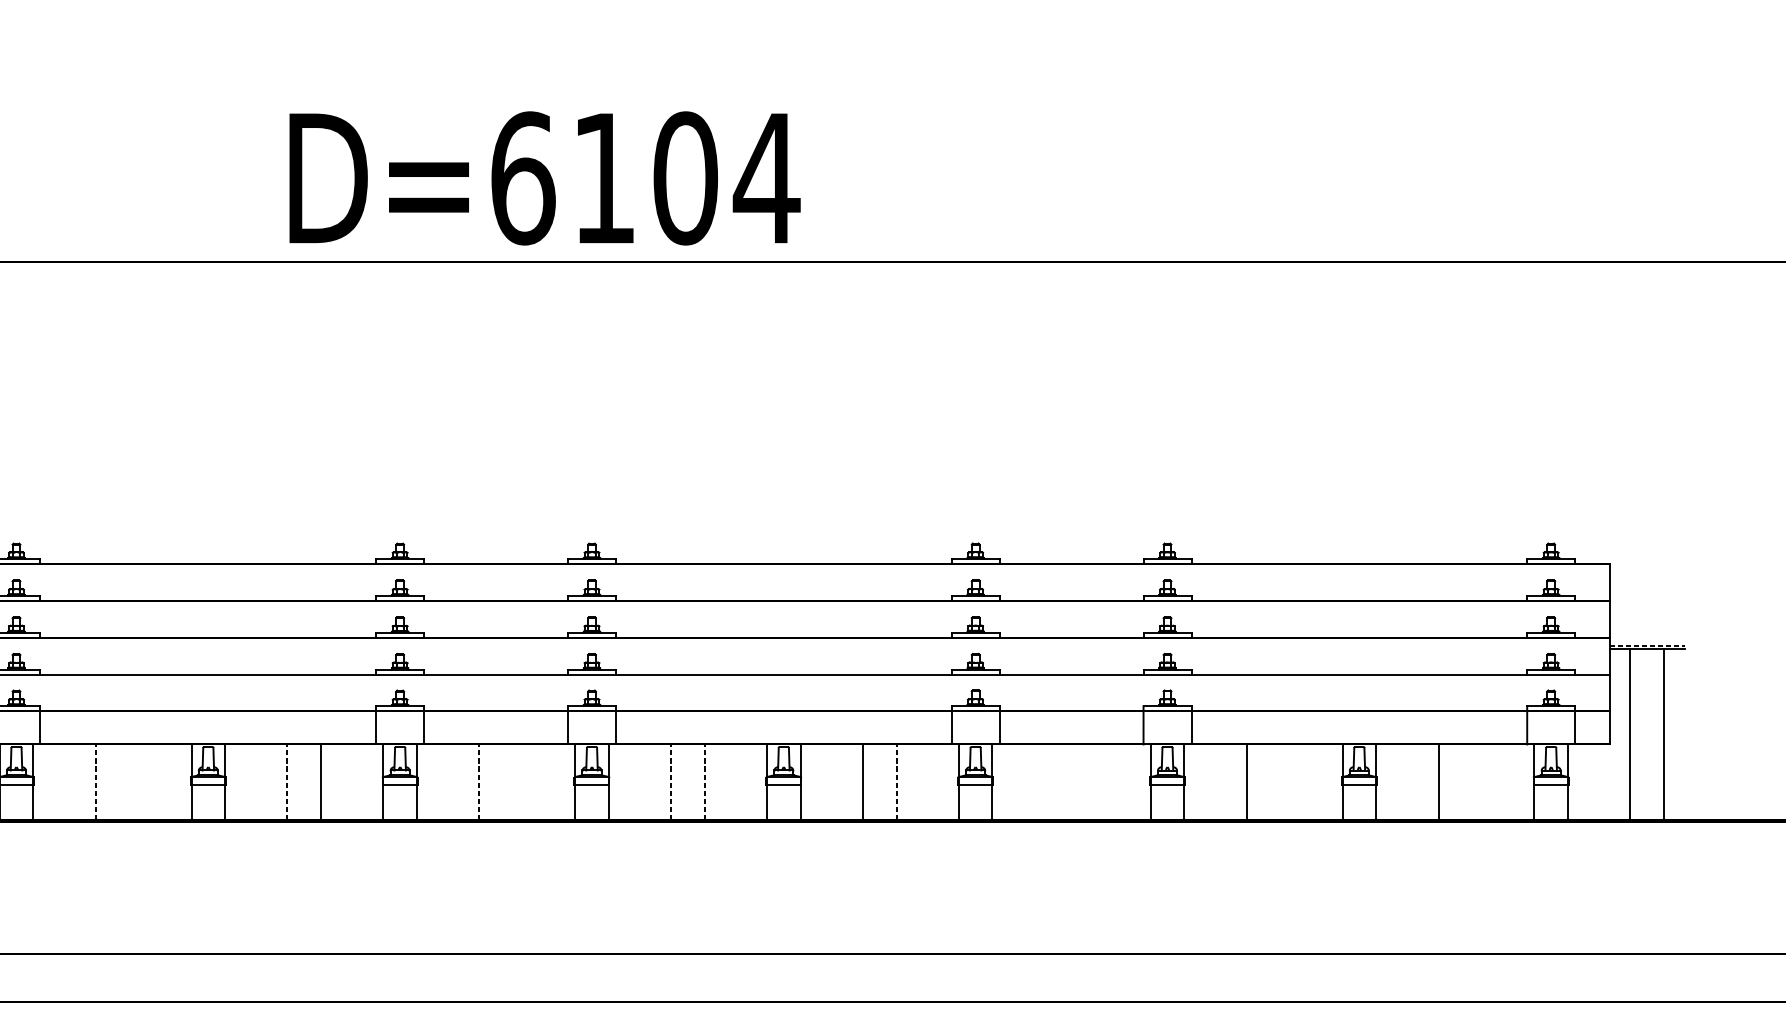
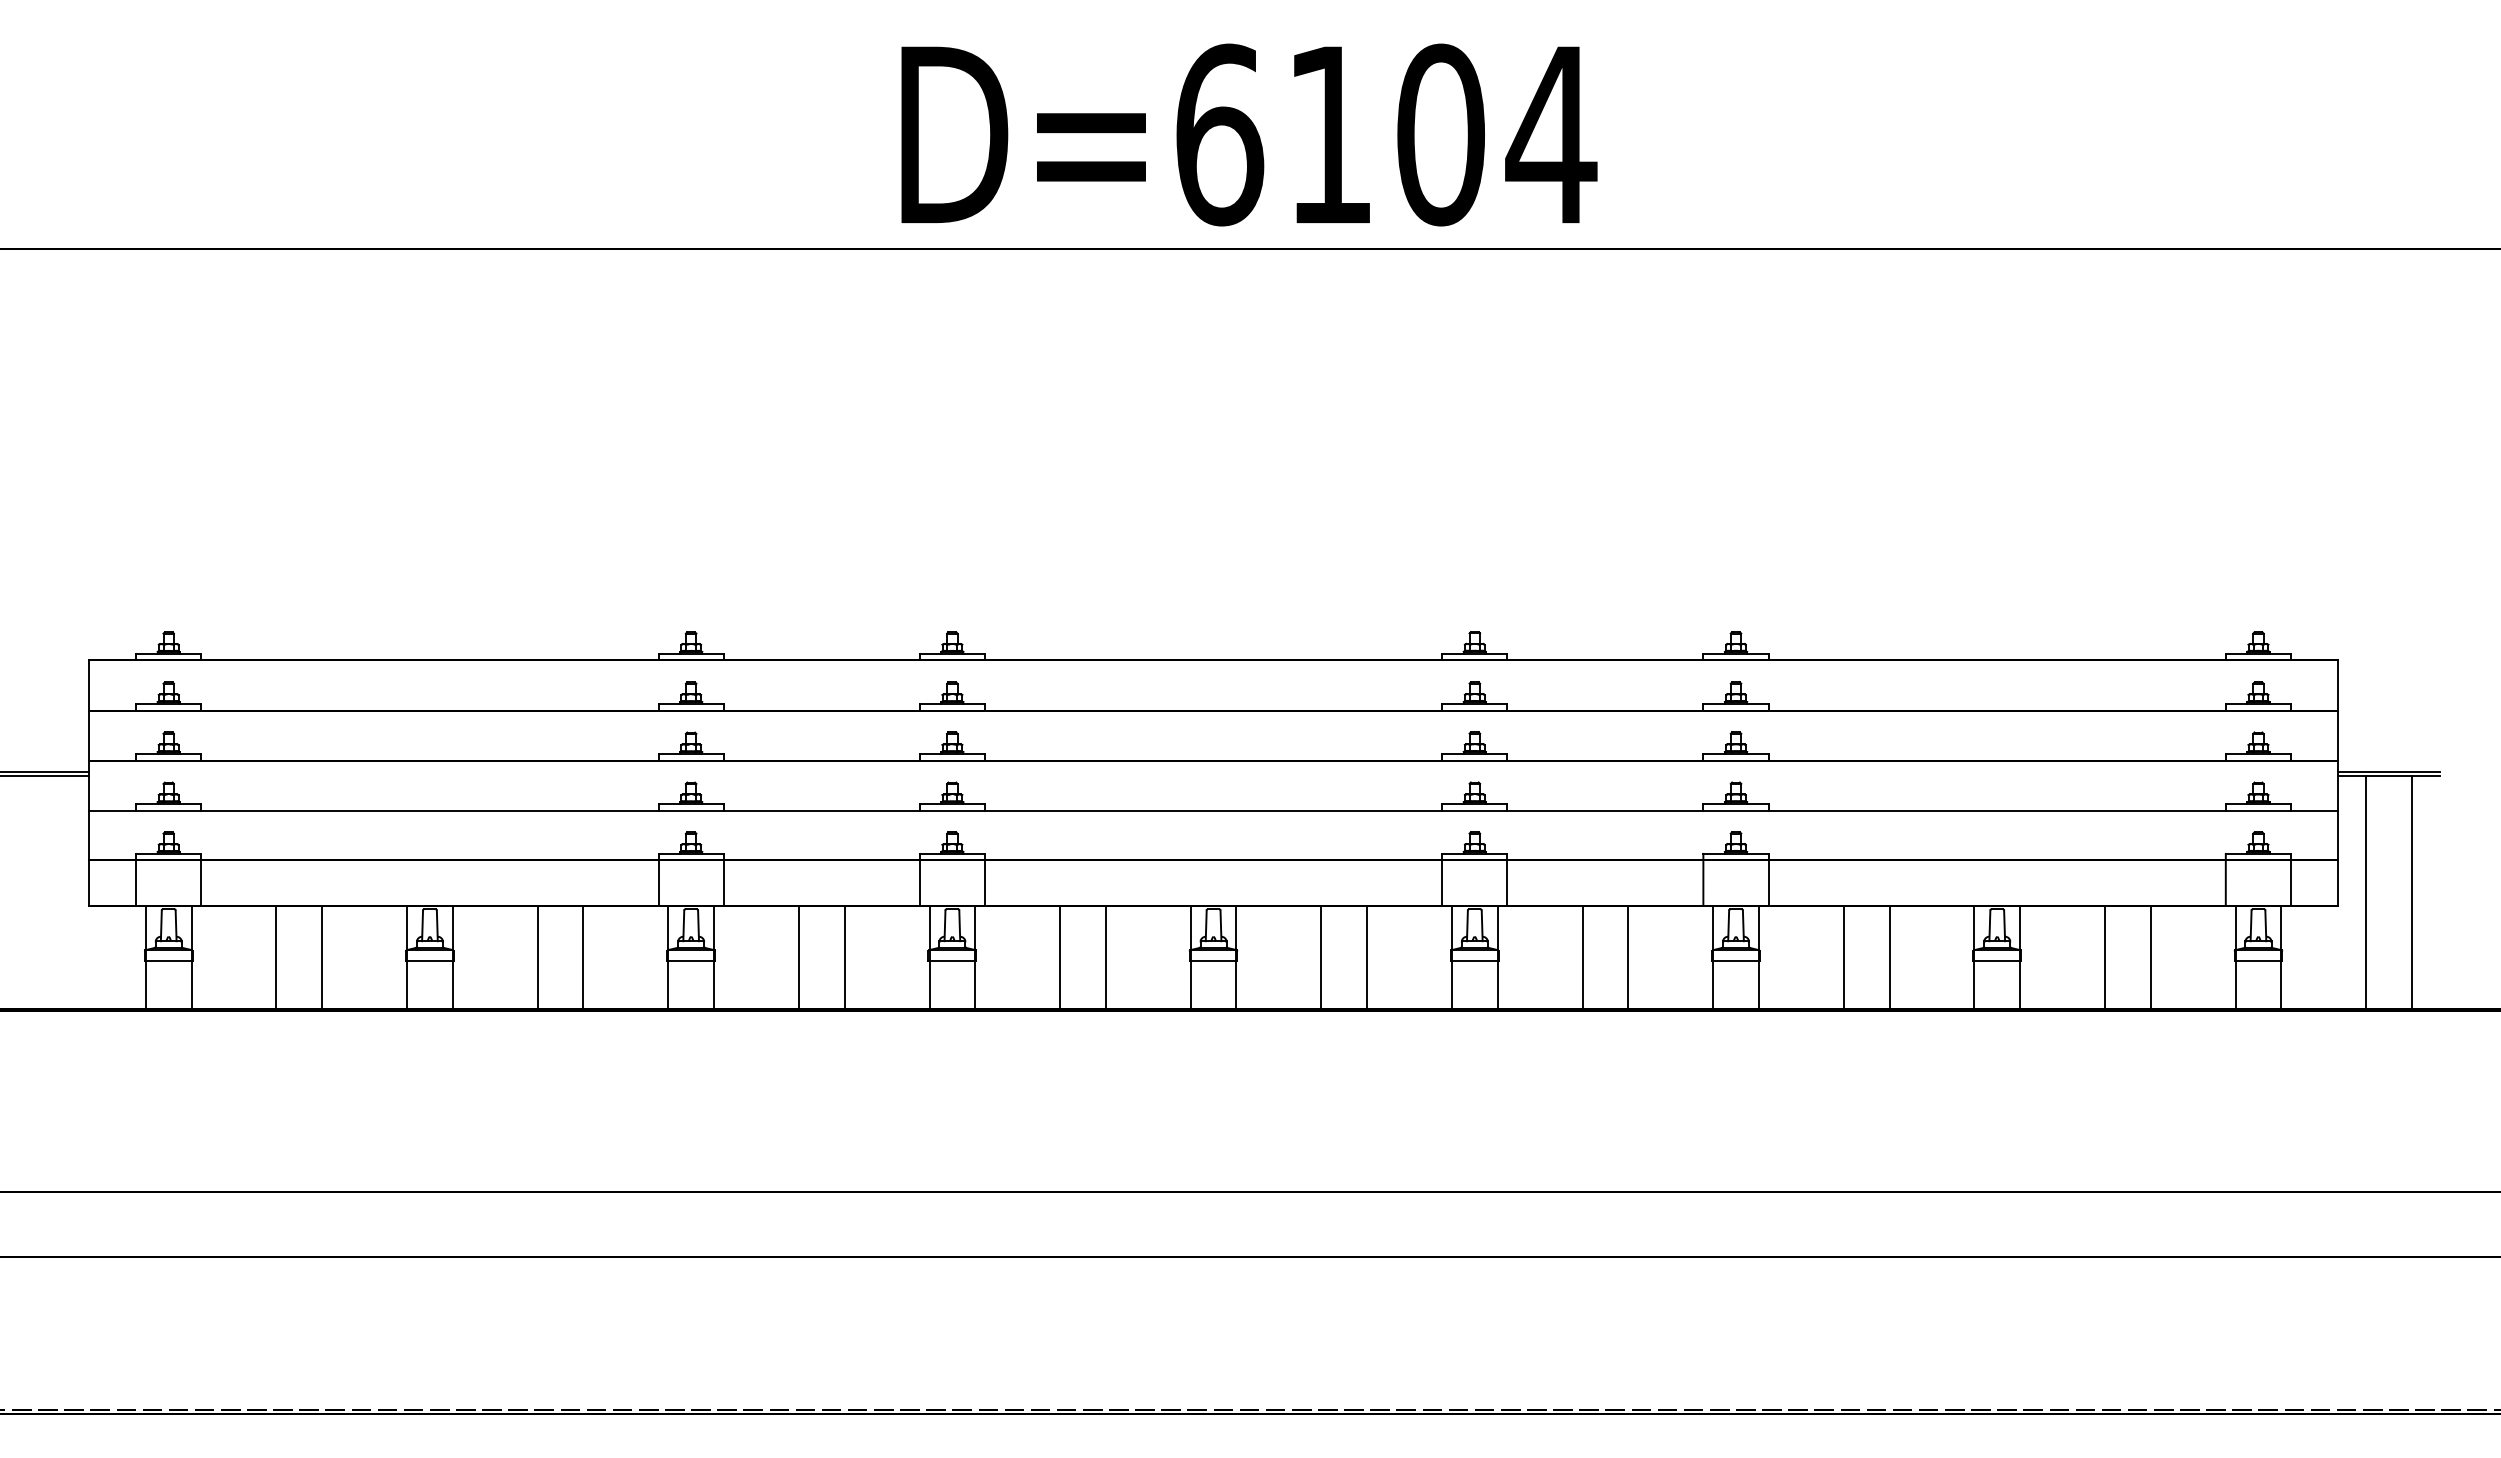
text: (545, 178) -> (1249, 134), moved
line: (1647, 645) -> (2389, 771), dashed -> solid
line: (95, 781) -> (276, 956), dashed -> solid
line: (129, 781) -> (322, 956), added
line: (287, 781) -> (537, 956), dashed -> solid
line: (478, 781) -> (798, 956), dashed -> solid
line: (512, 781) -> (844, 956), added
line: (671, 781) -> (1060, 956), dashed -> solid
line: (704, 781) -> (1105, 956), dashed -> solid
line: (896, 781) -> (1367, 956), dashed -> solid
line: (1054, 781) -> (1582, 956), added
line: (1088, 781) -> (1628, 956), added
line: (1280, 781) -> (1889, 956), added
line: (1471, 781) -> (2150, 956), added

